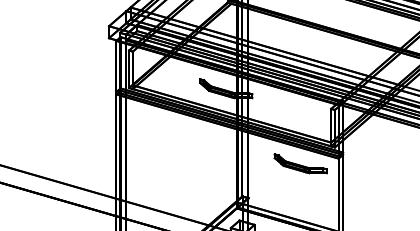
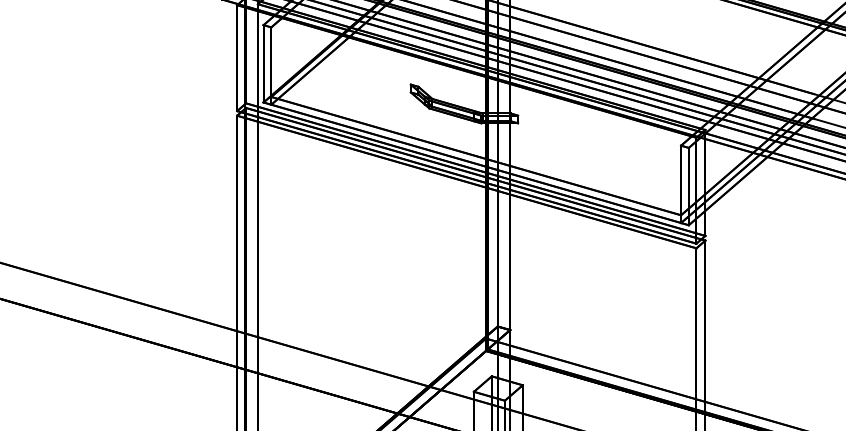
part: (300, 163) -> (617, 258), removed

